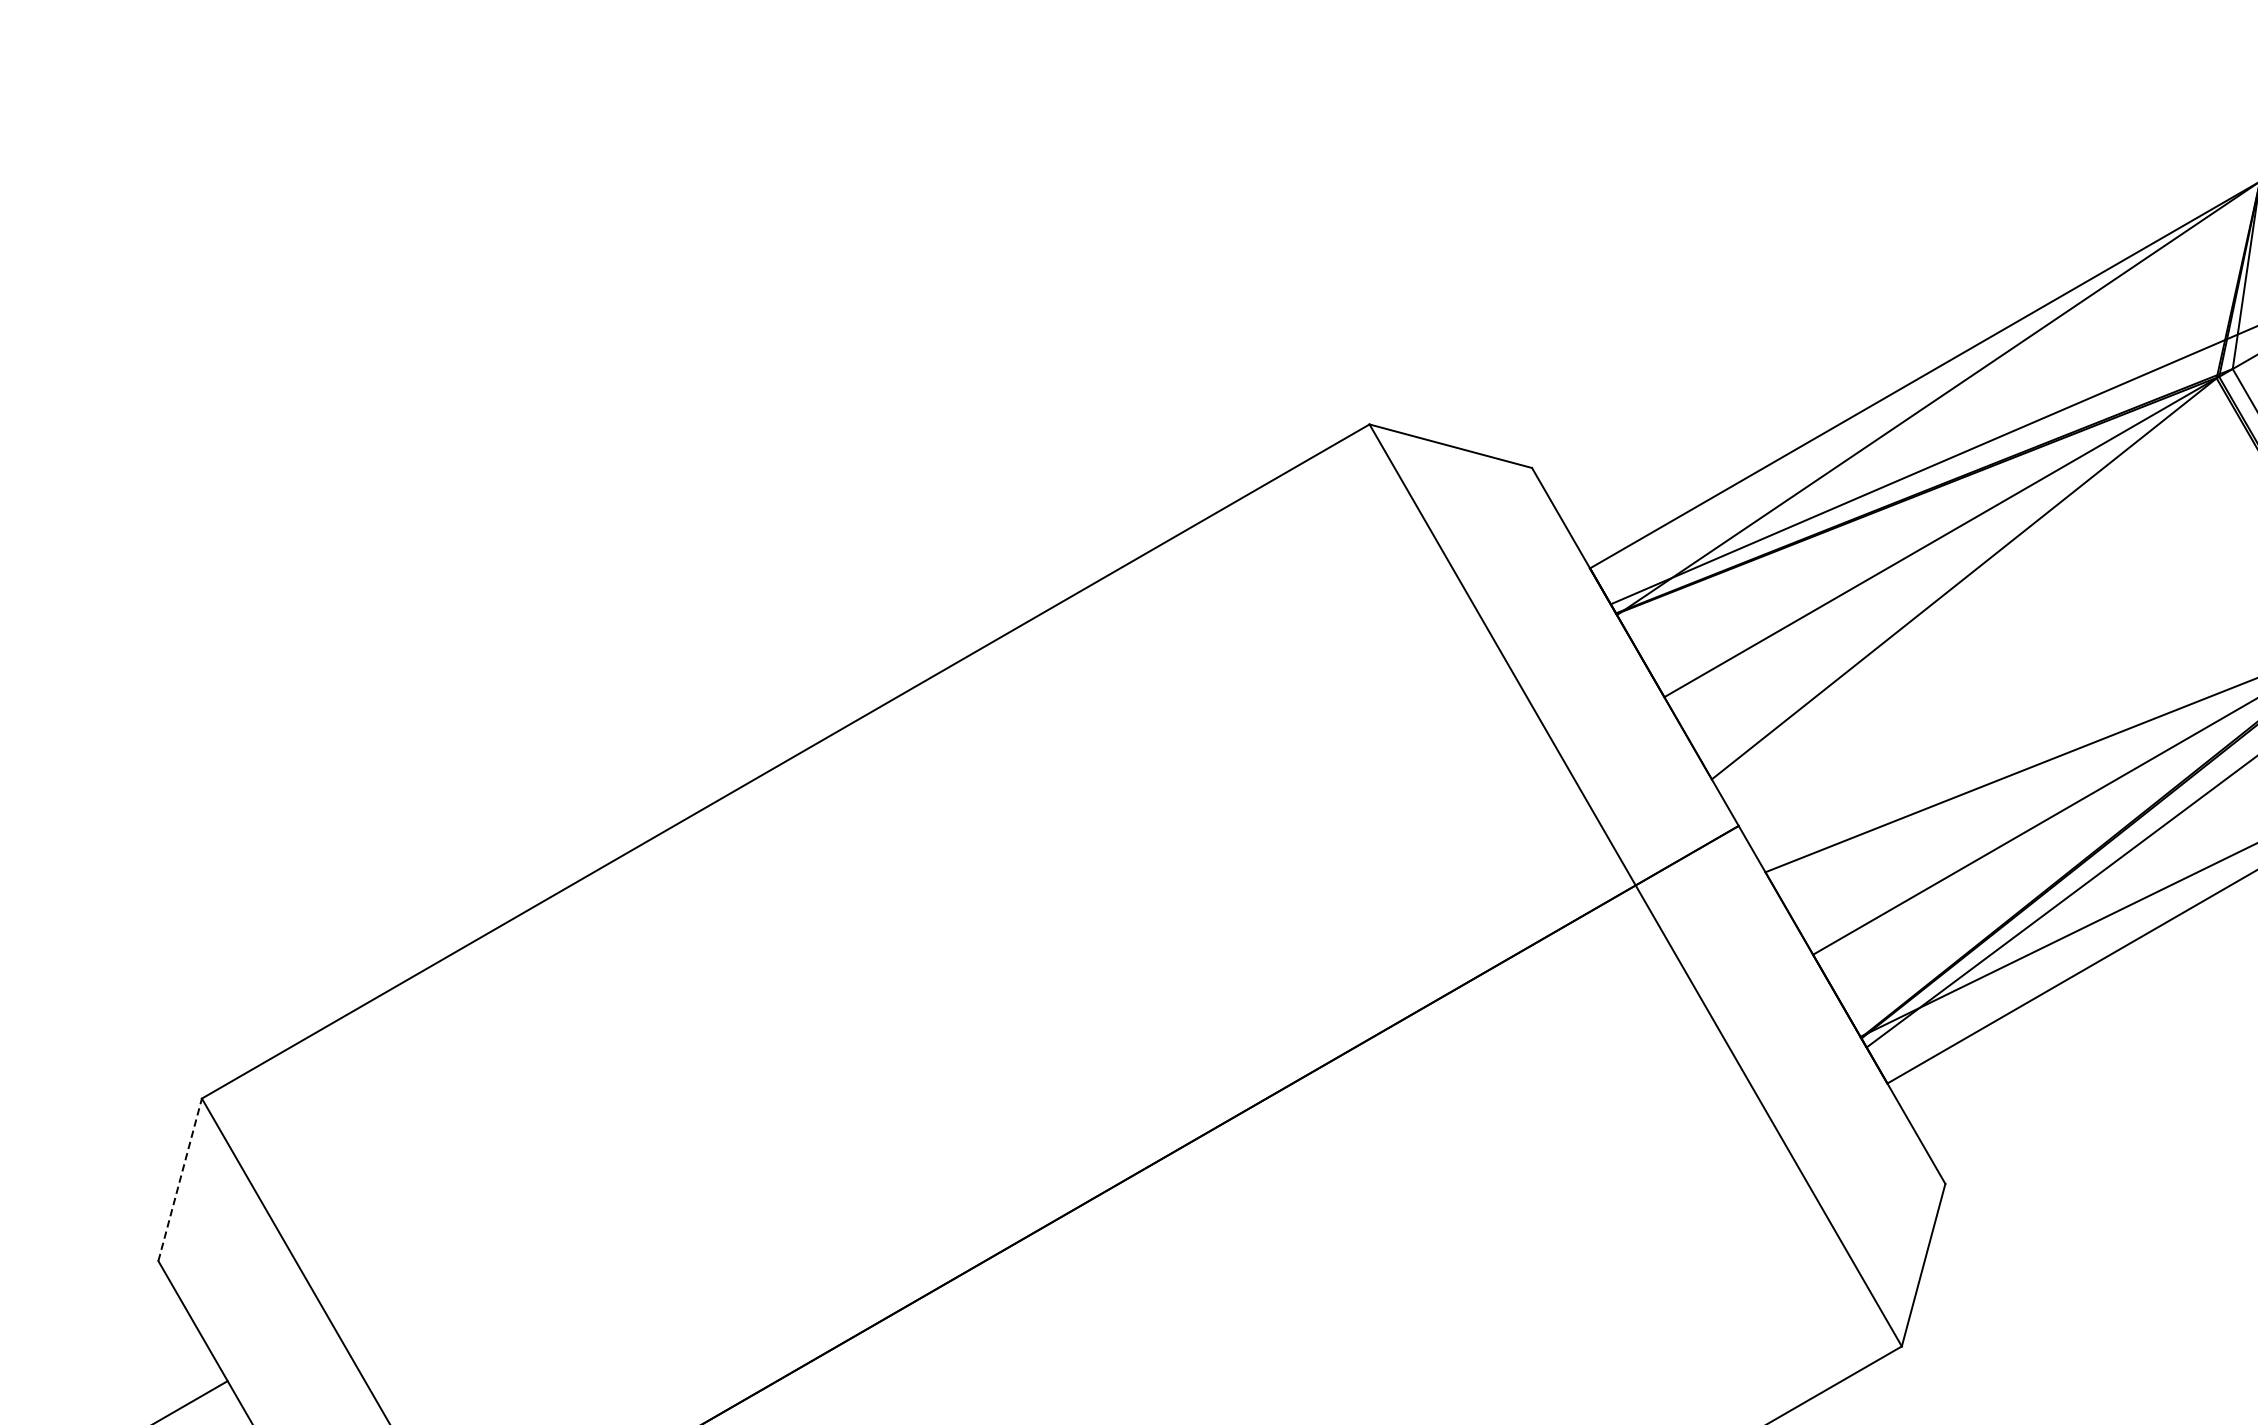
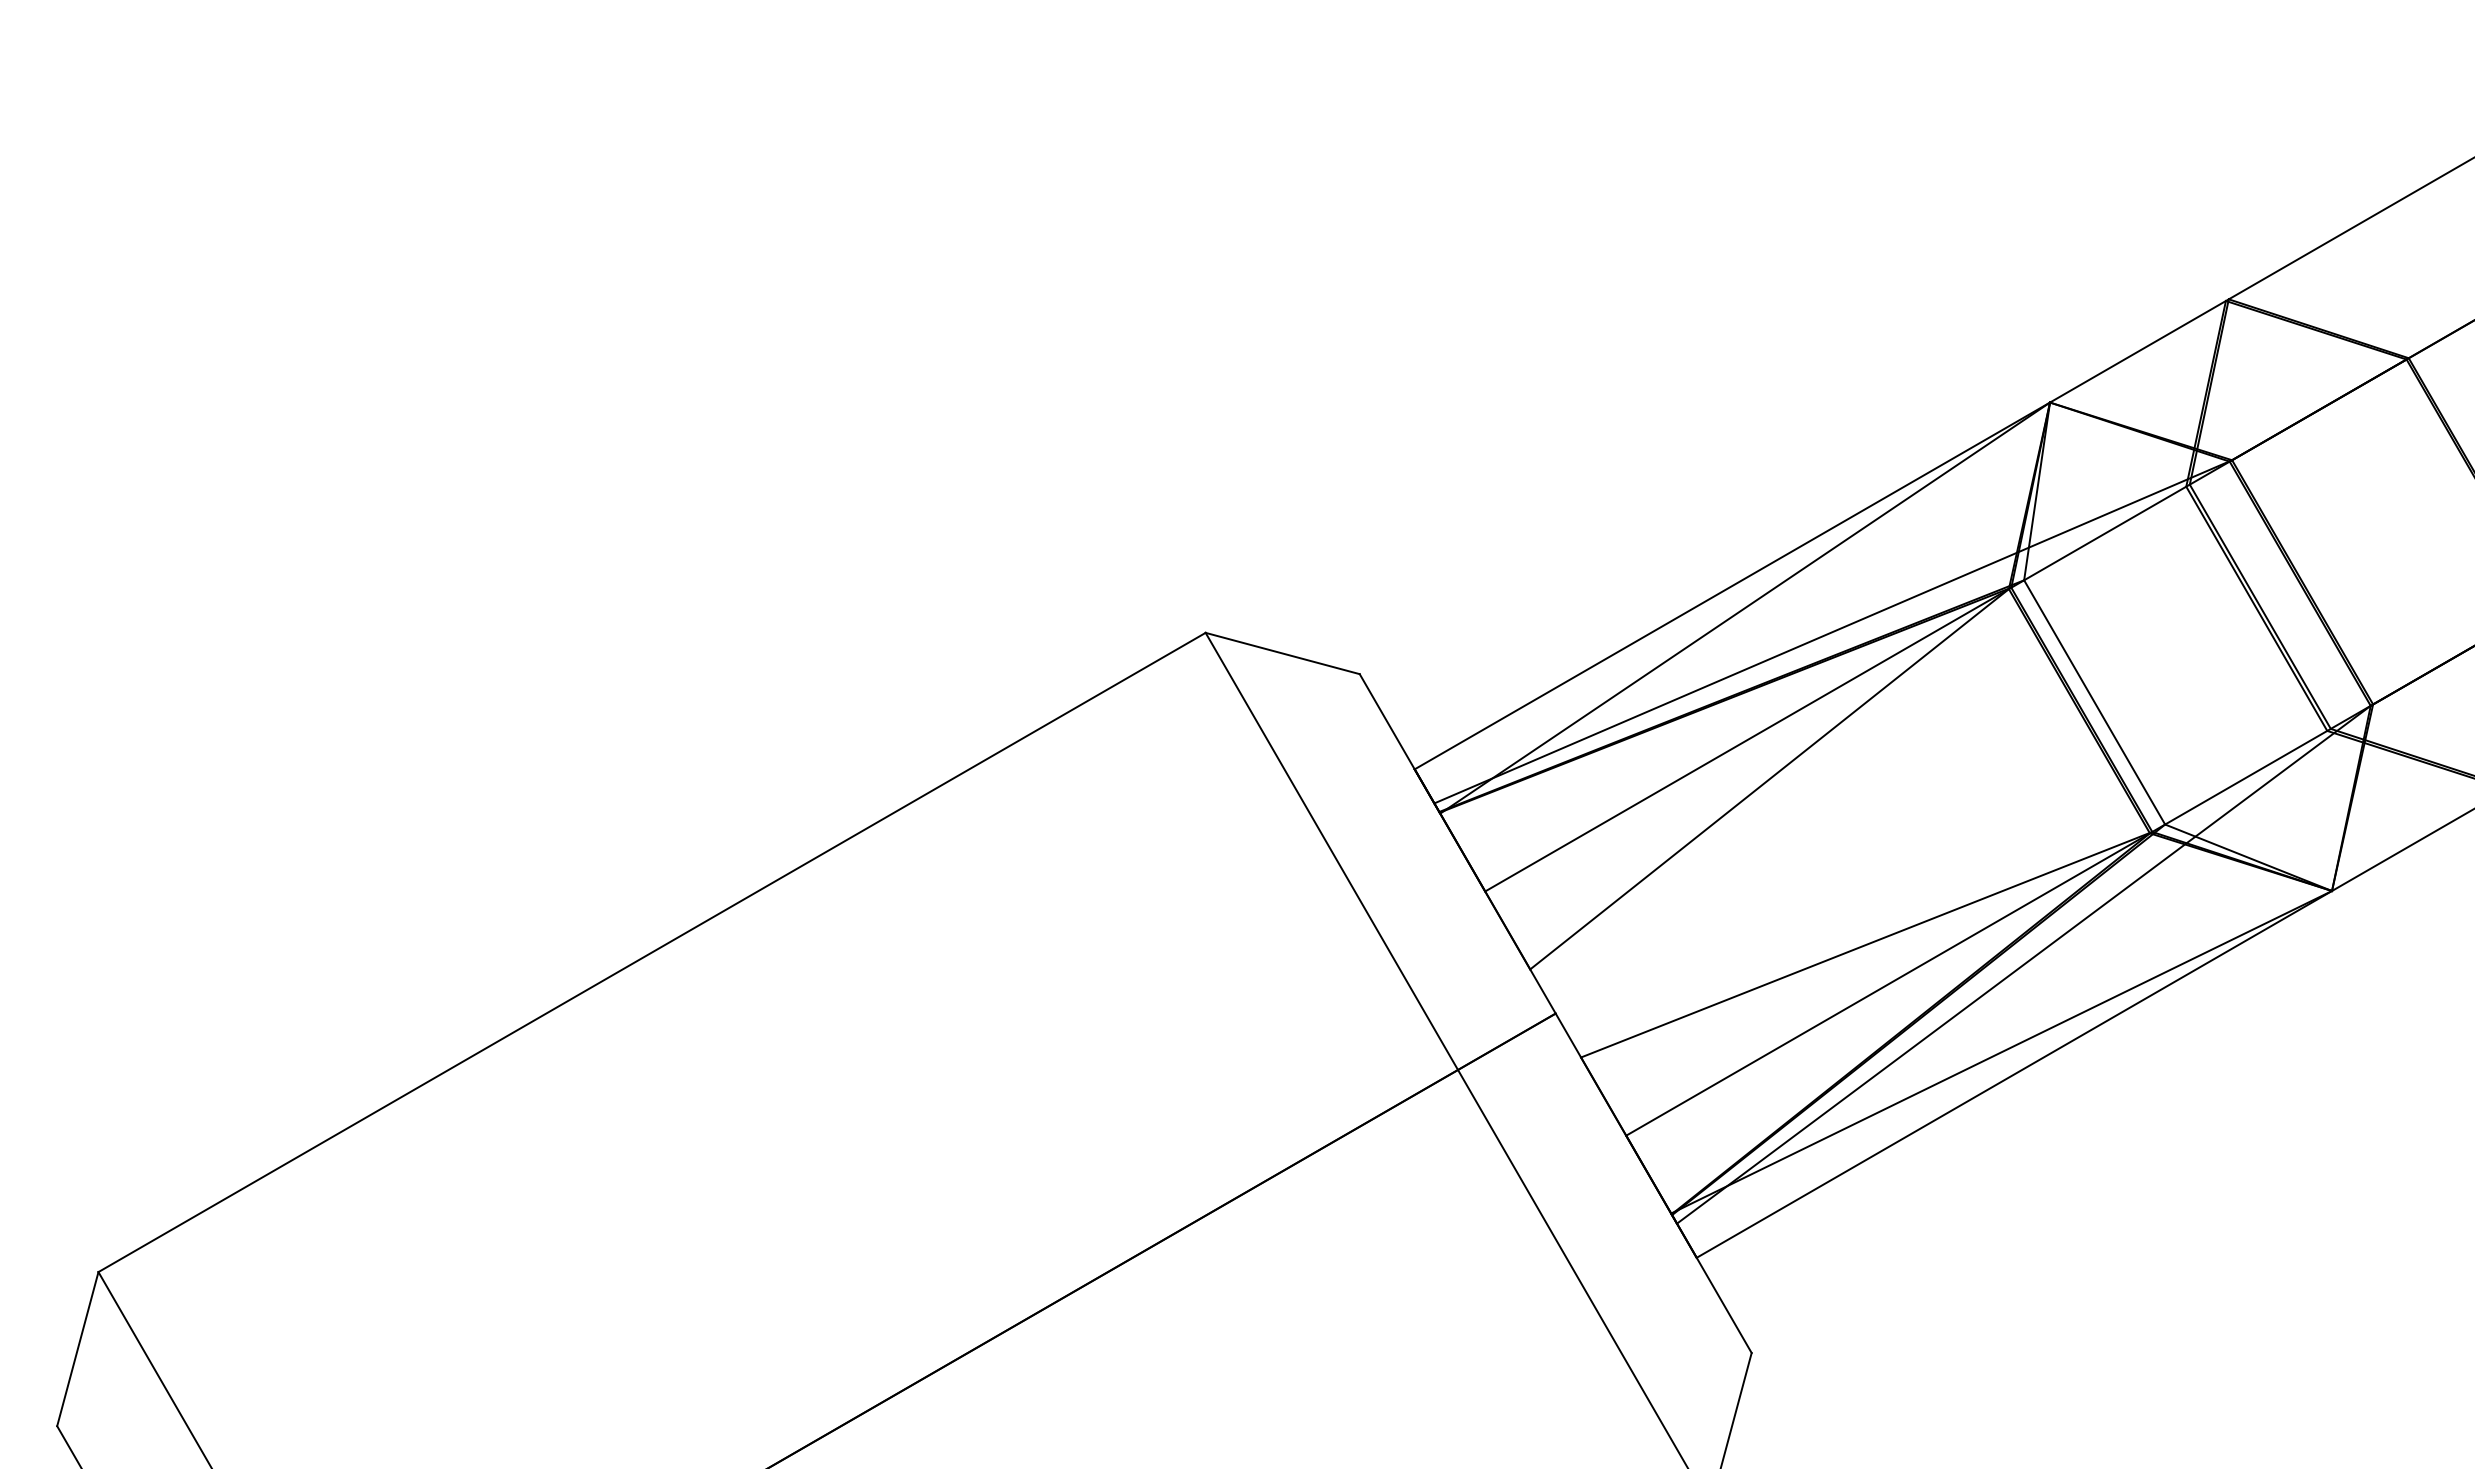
line: (179, 1180) -> (77, 1349), dashed -> solid

